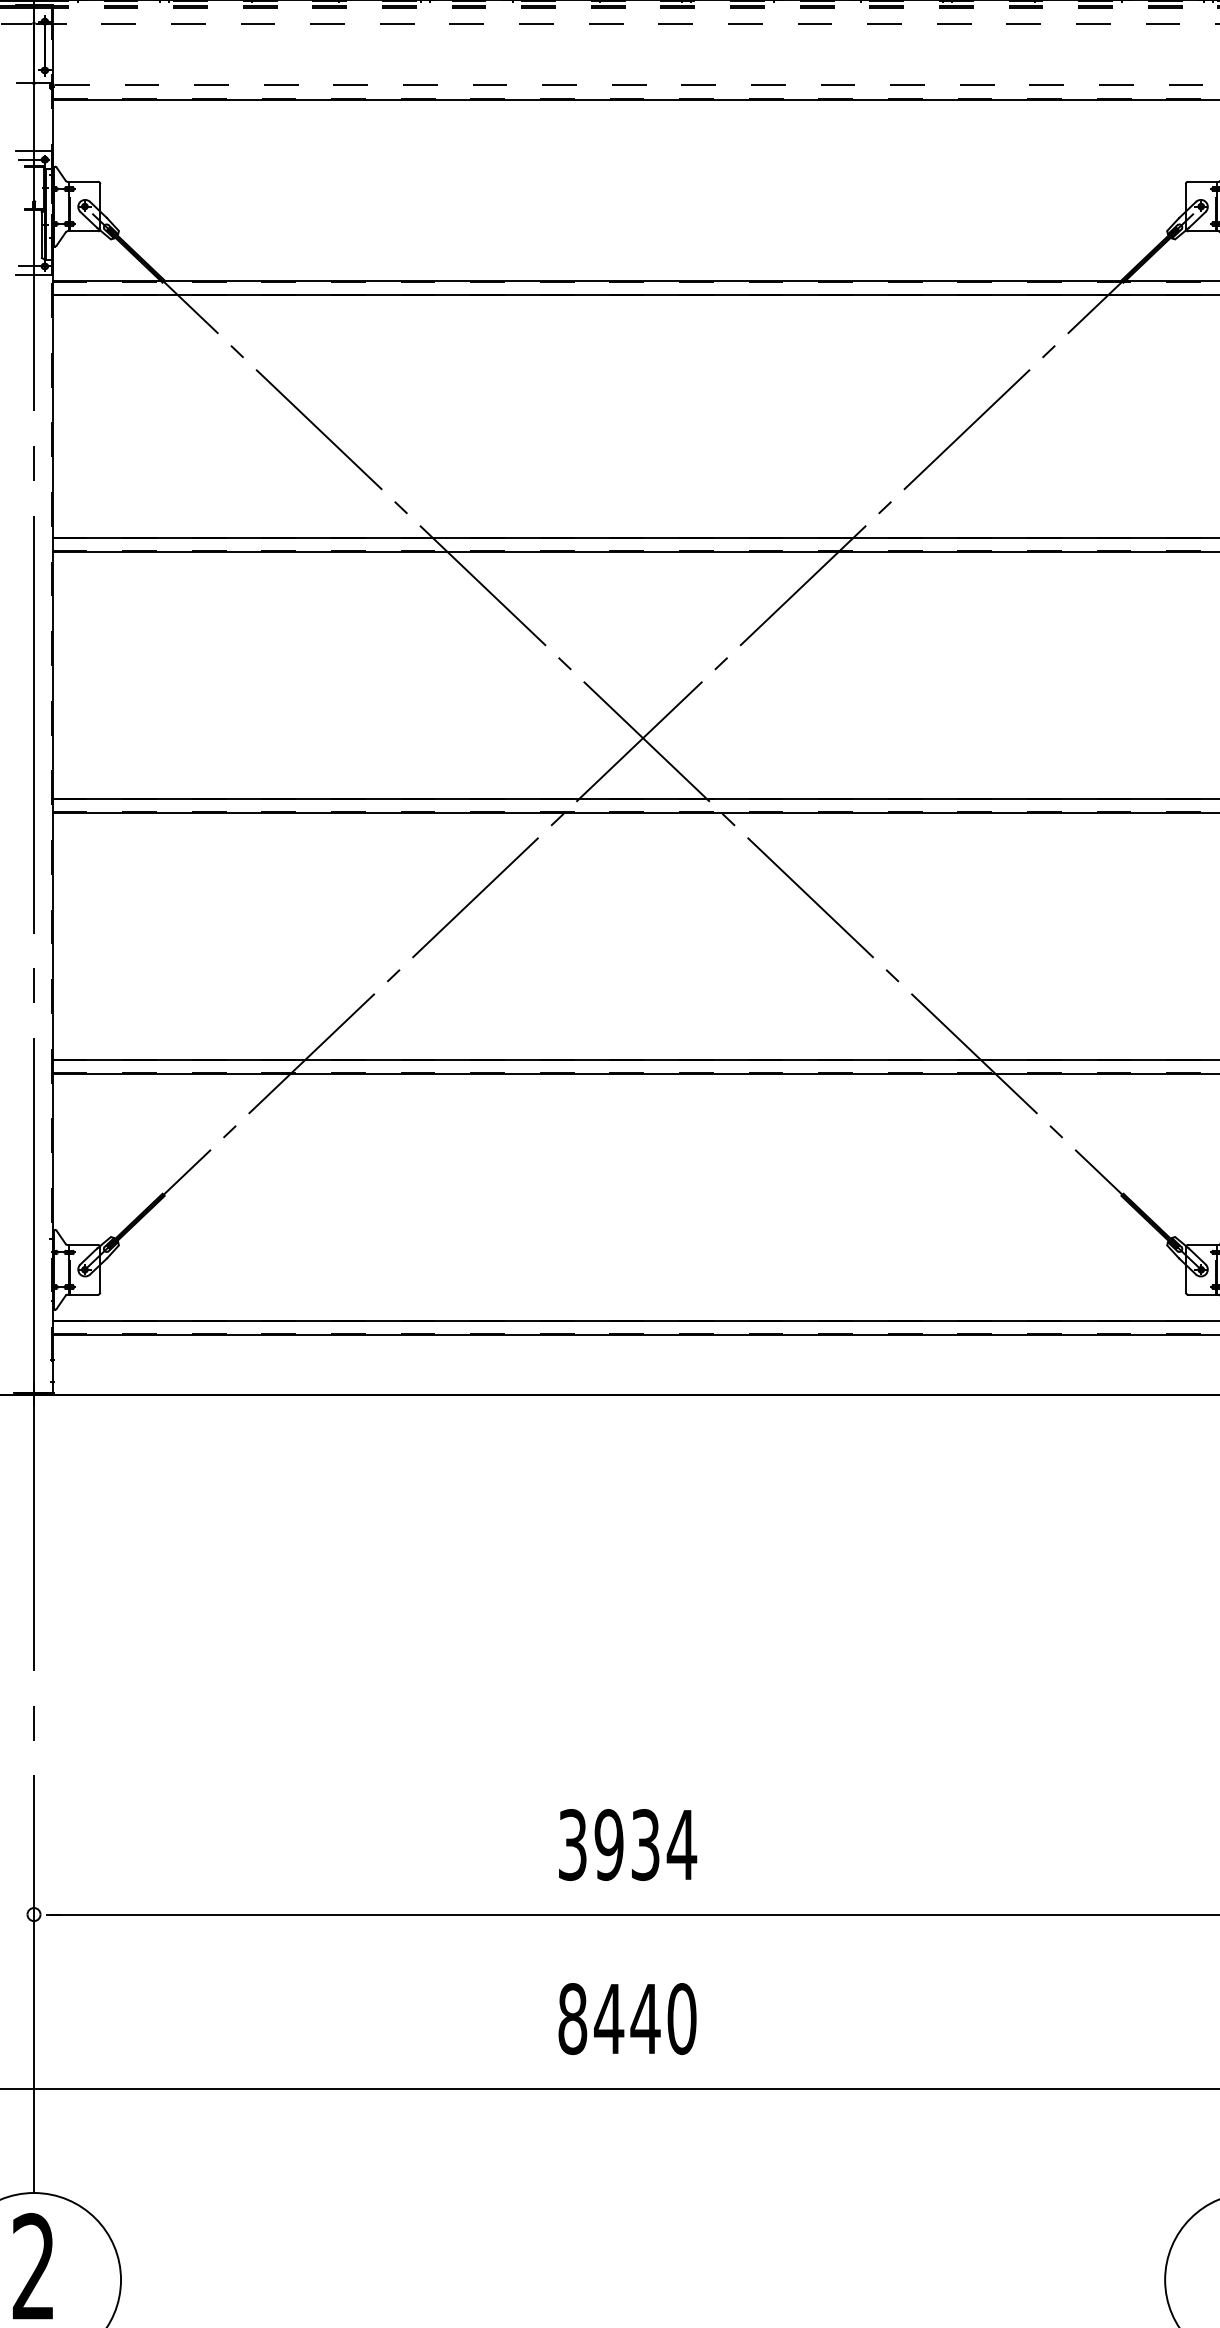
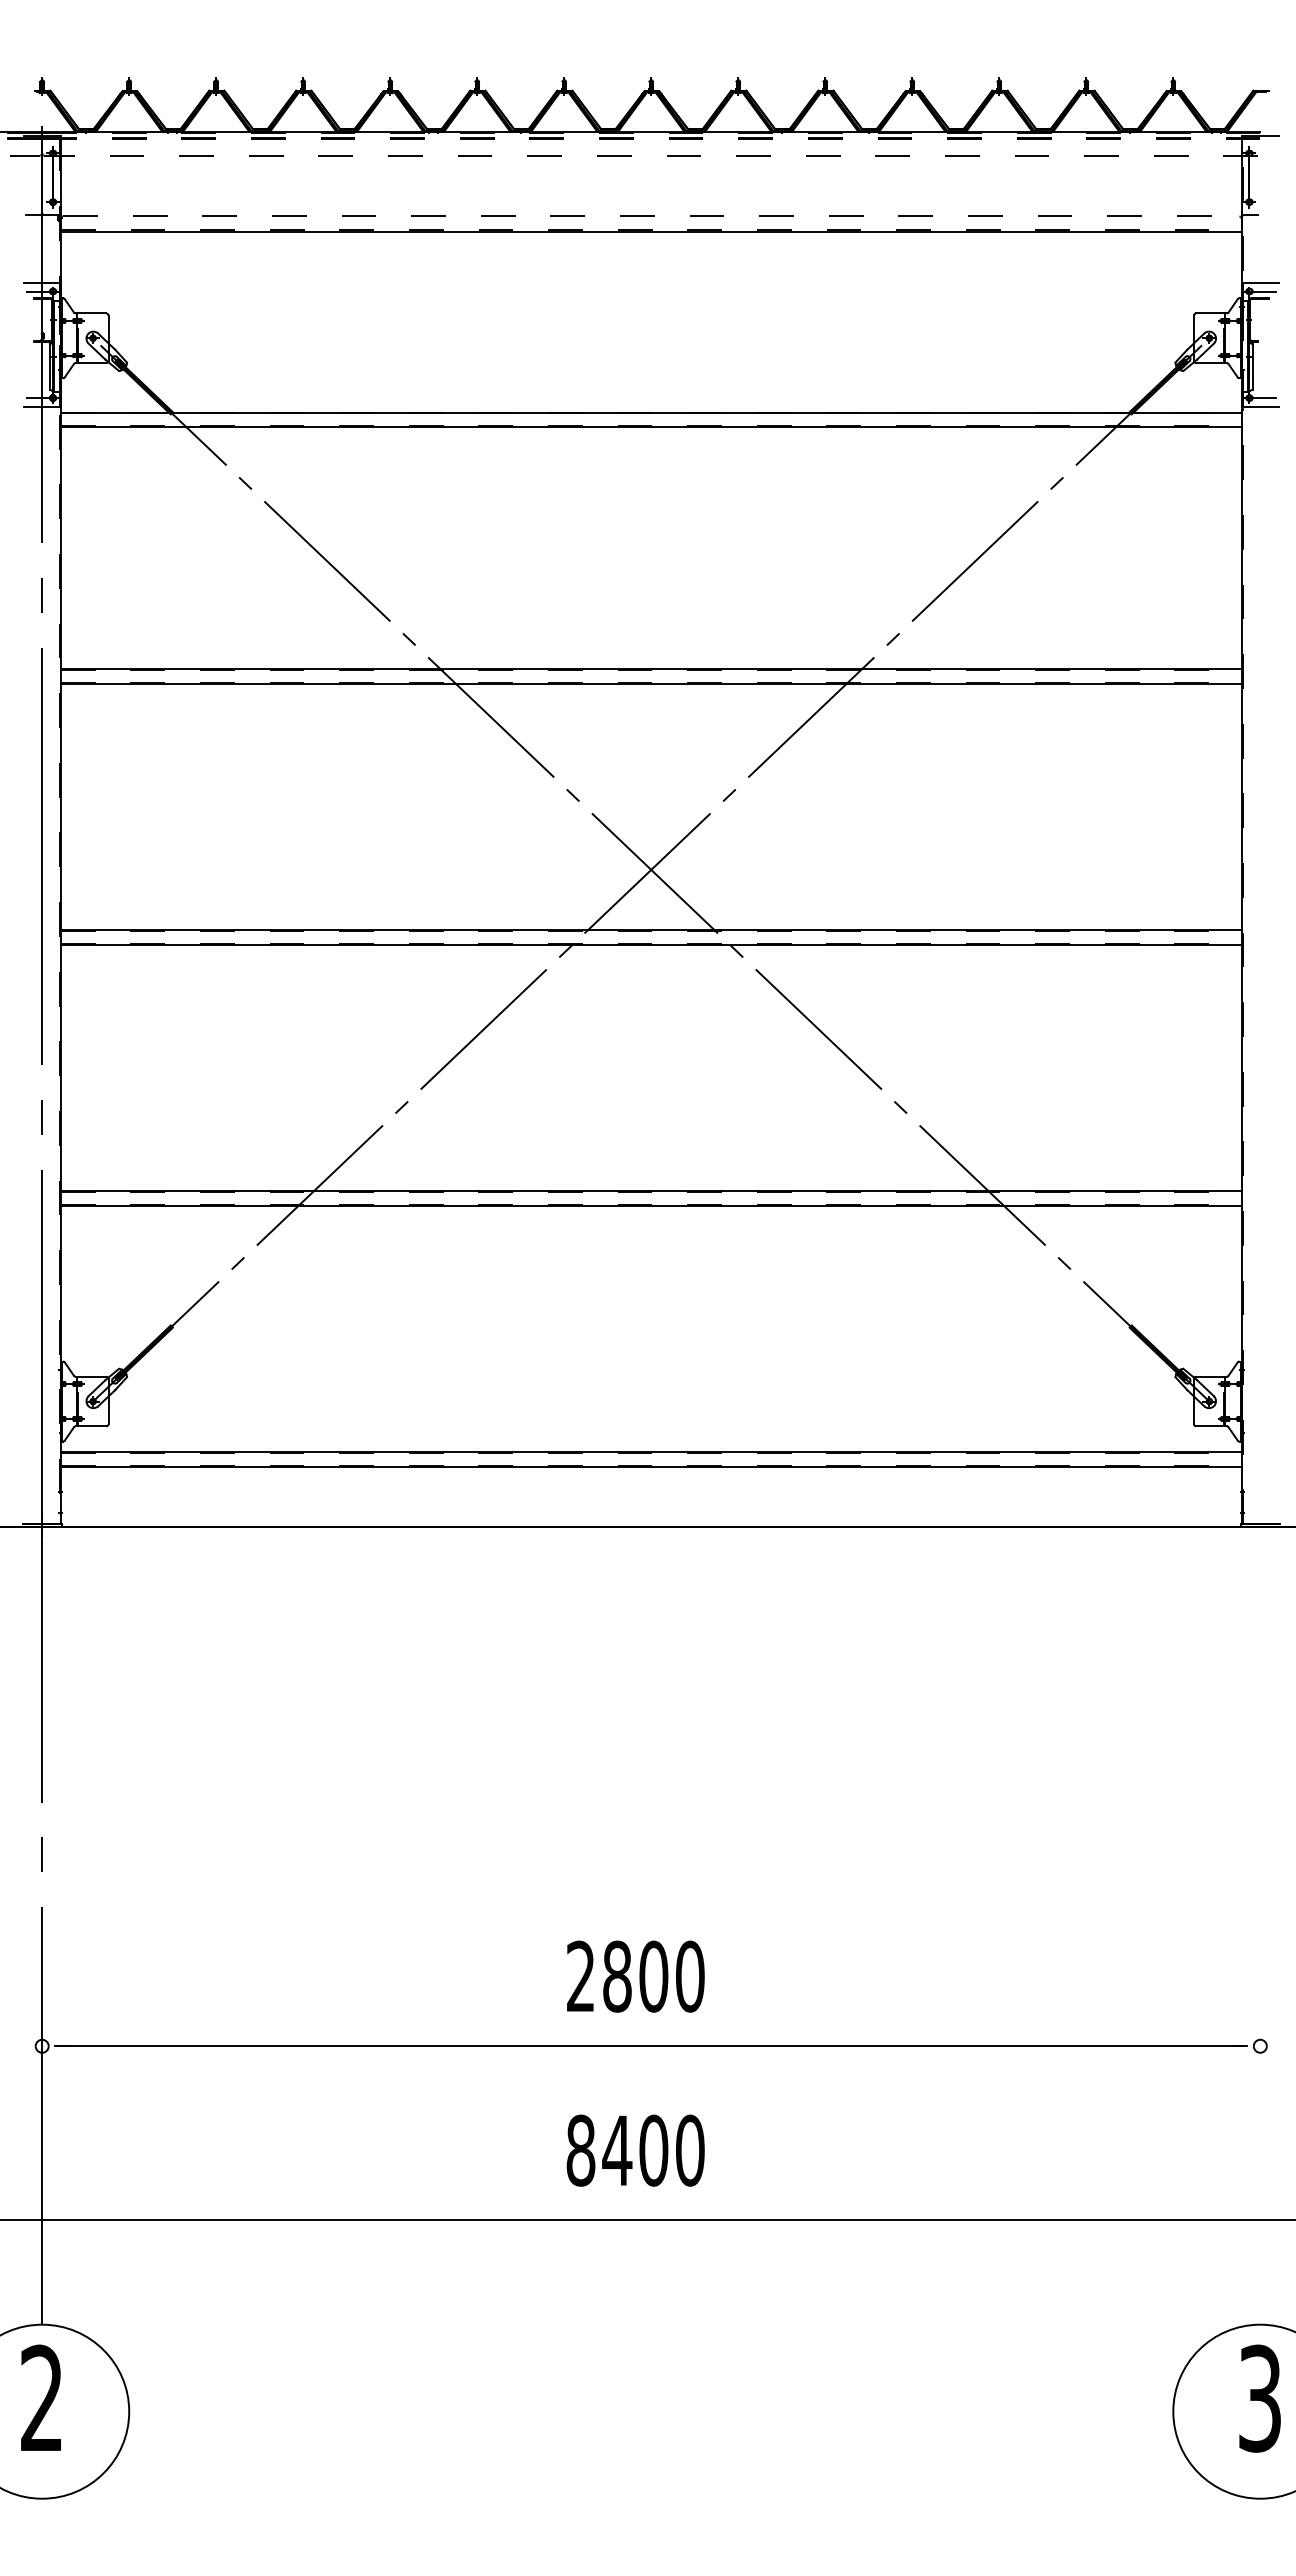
text: (628, 1844) -> (636, 1976), 3934 -> 2800
text: (645, 2018) -> (653, 2150), 8440 -> 8400

